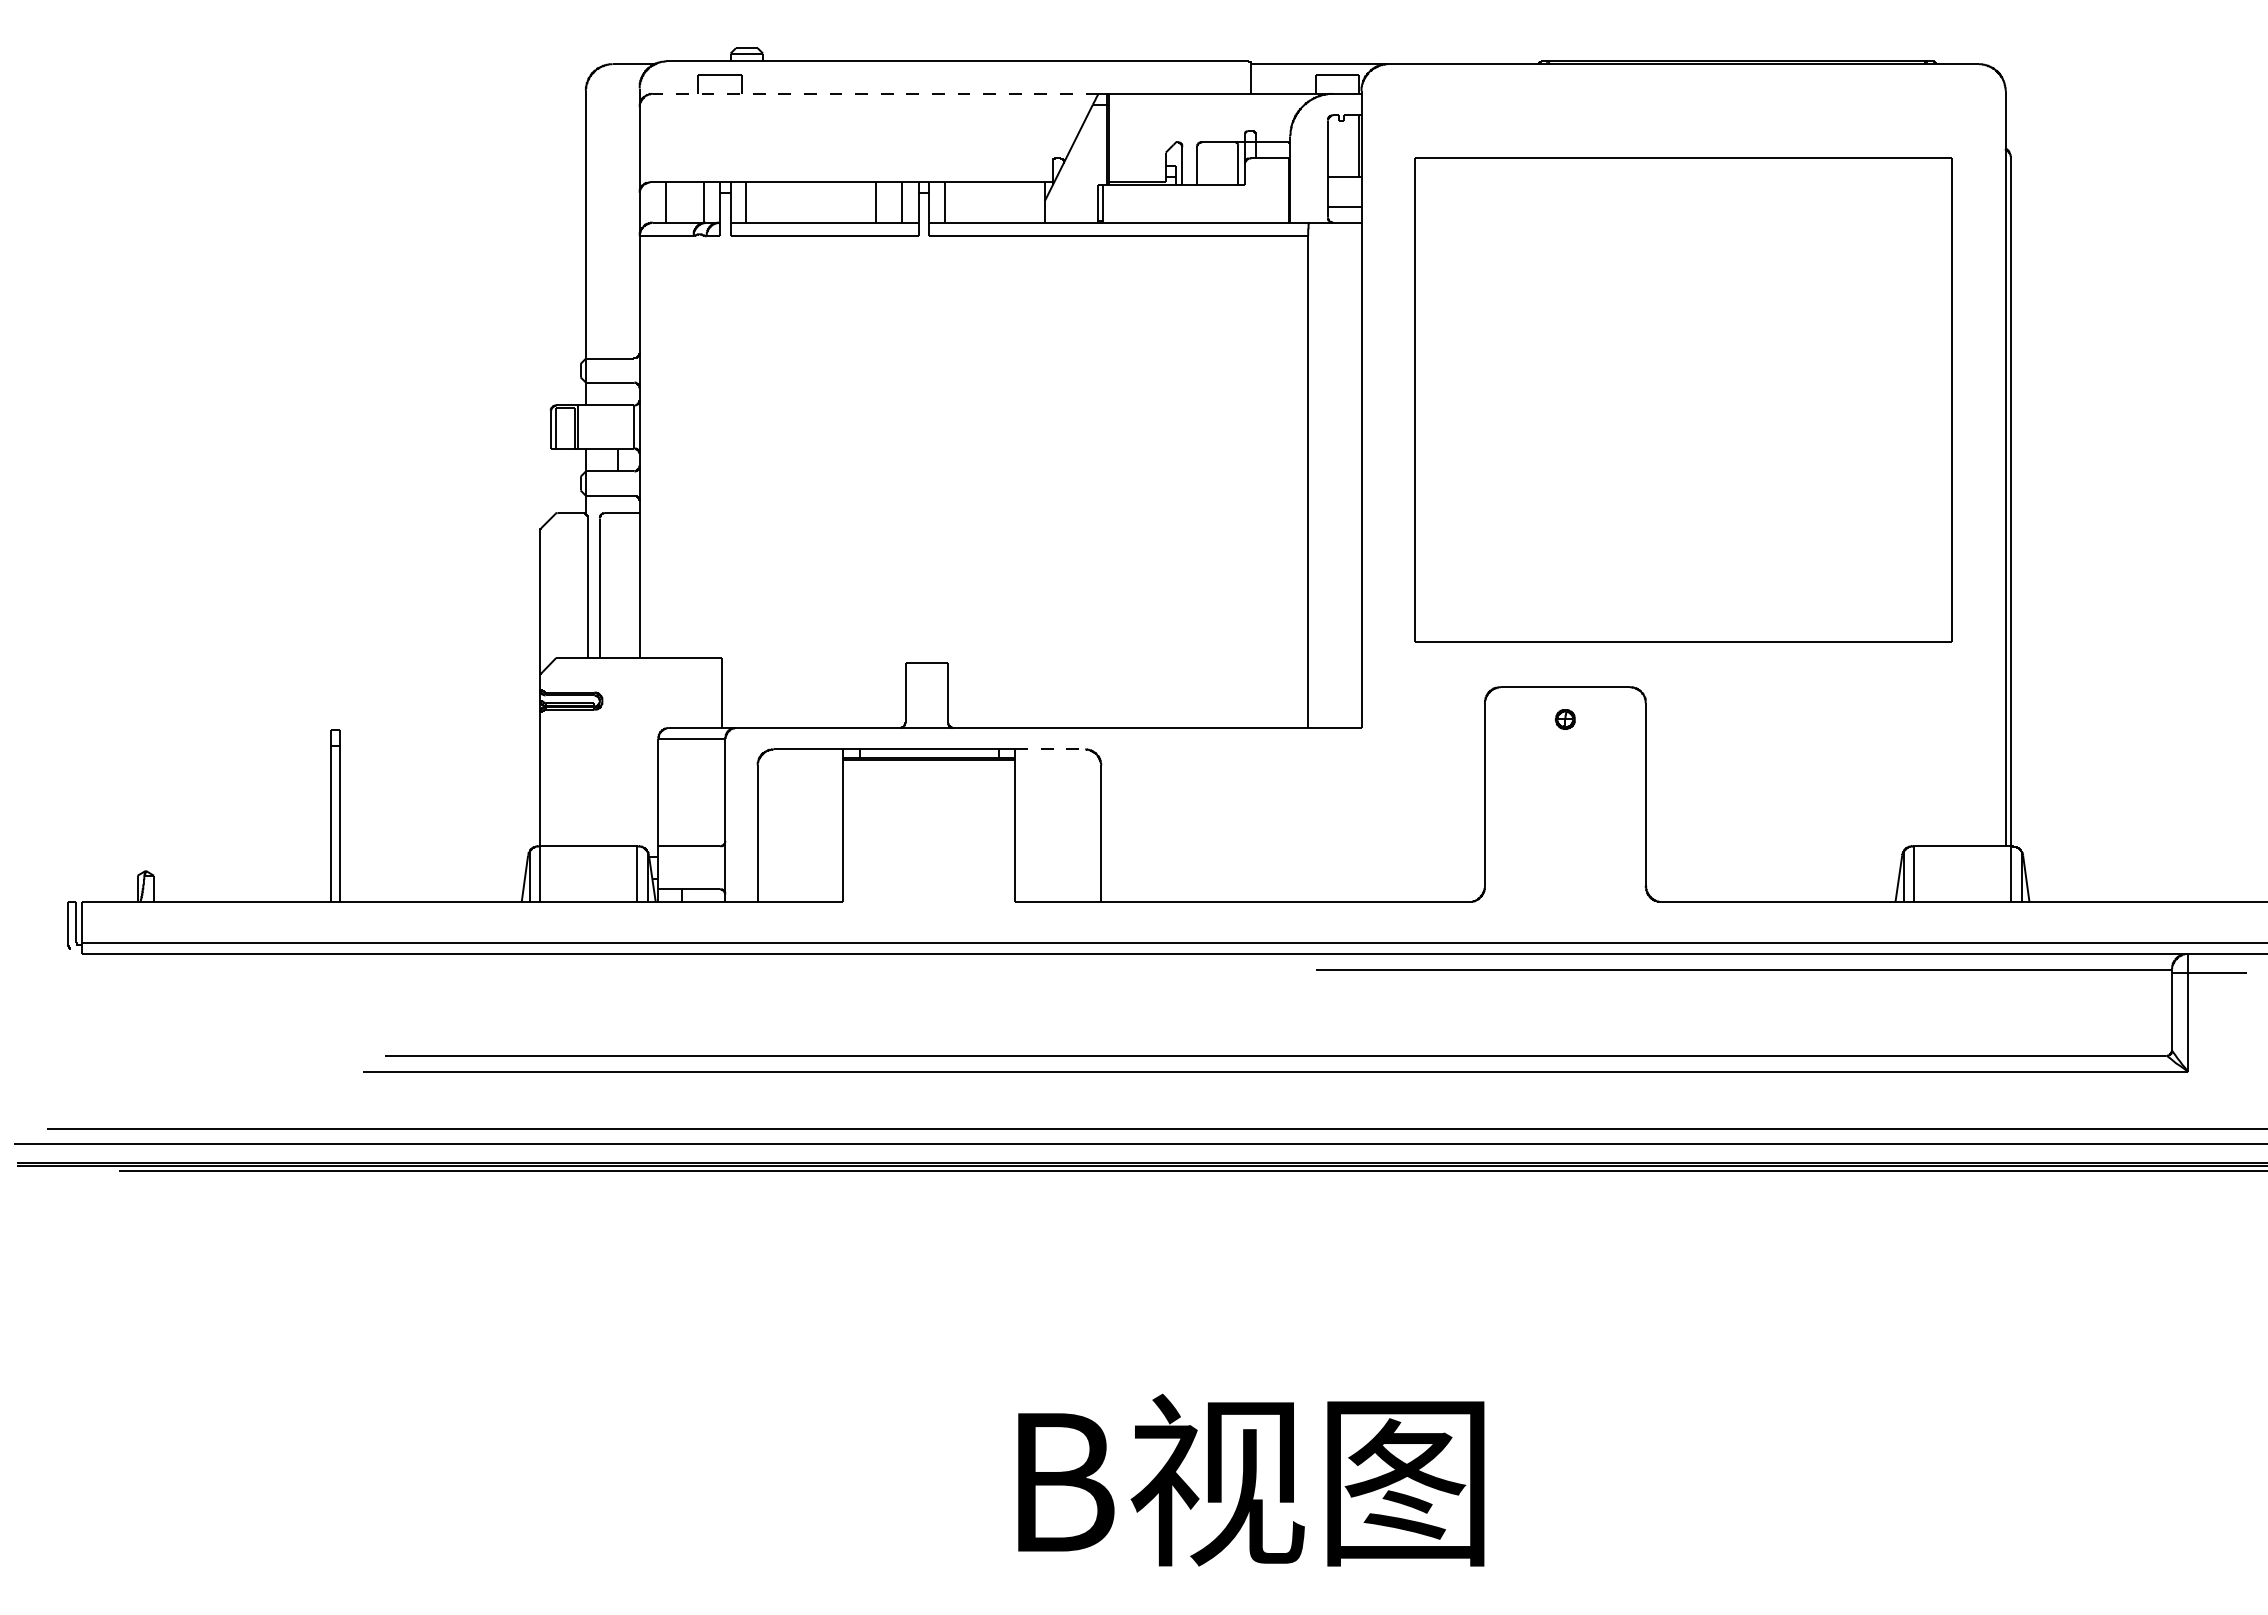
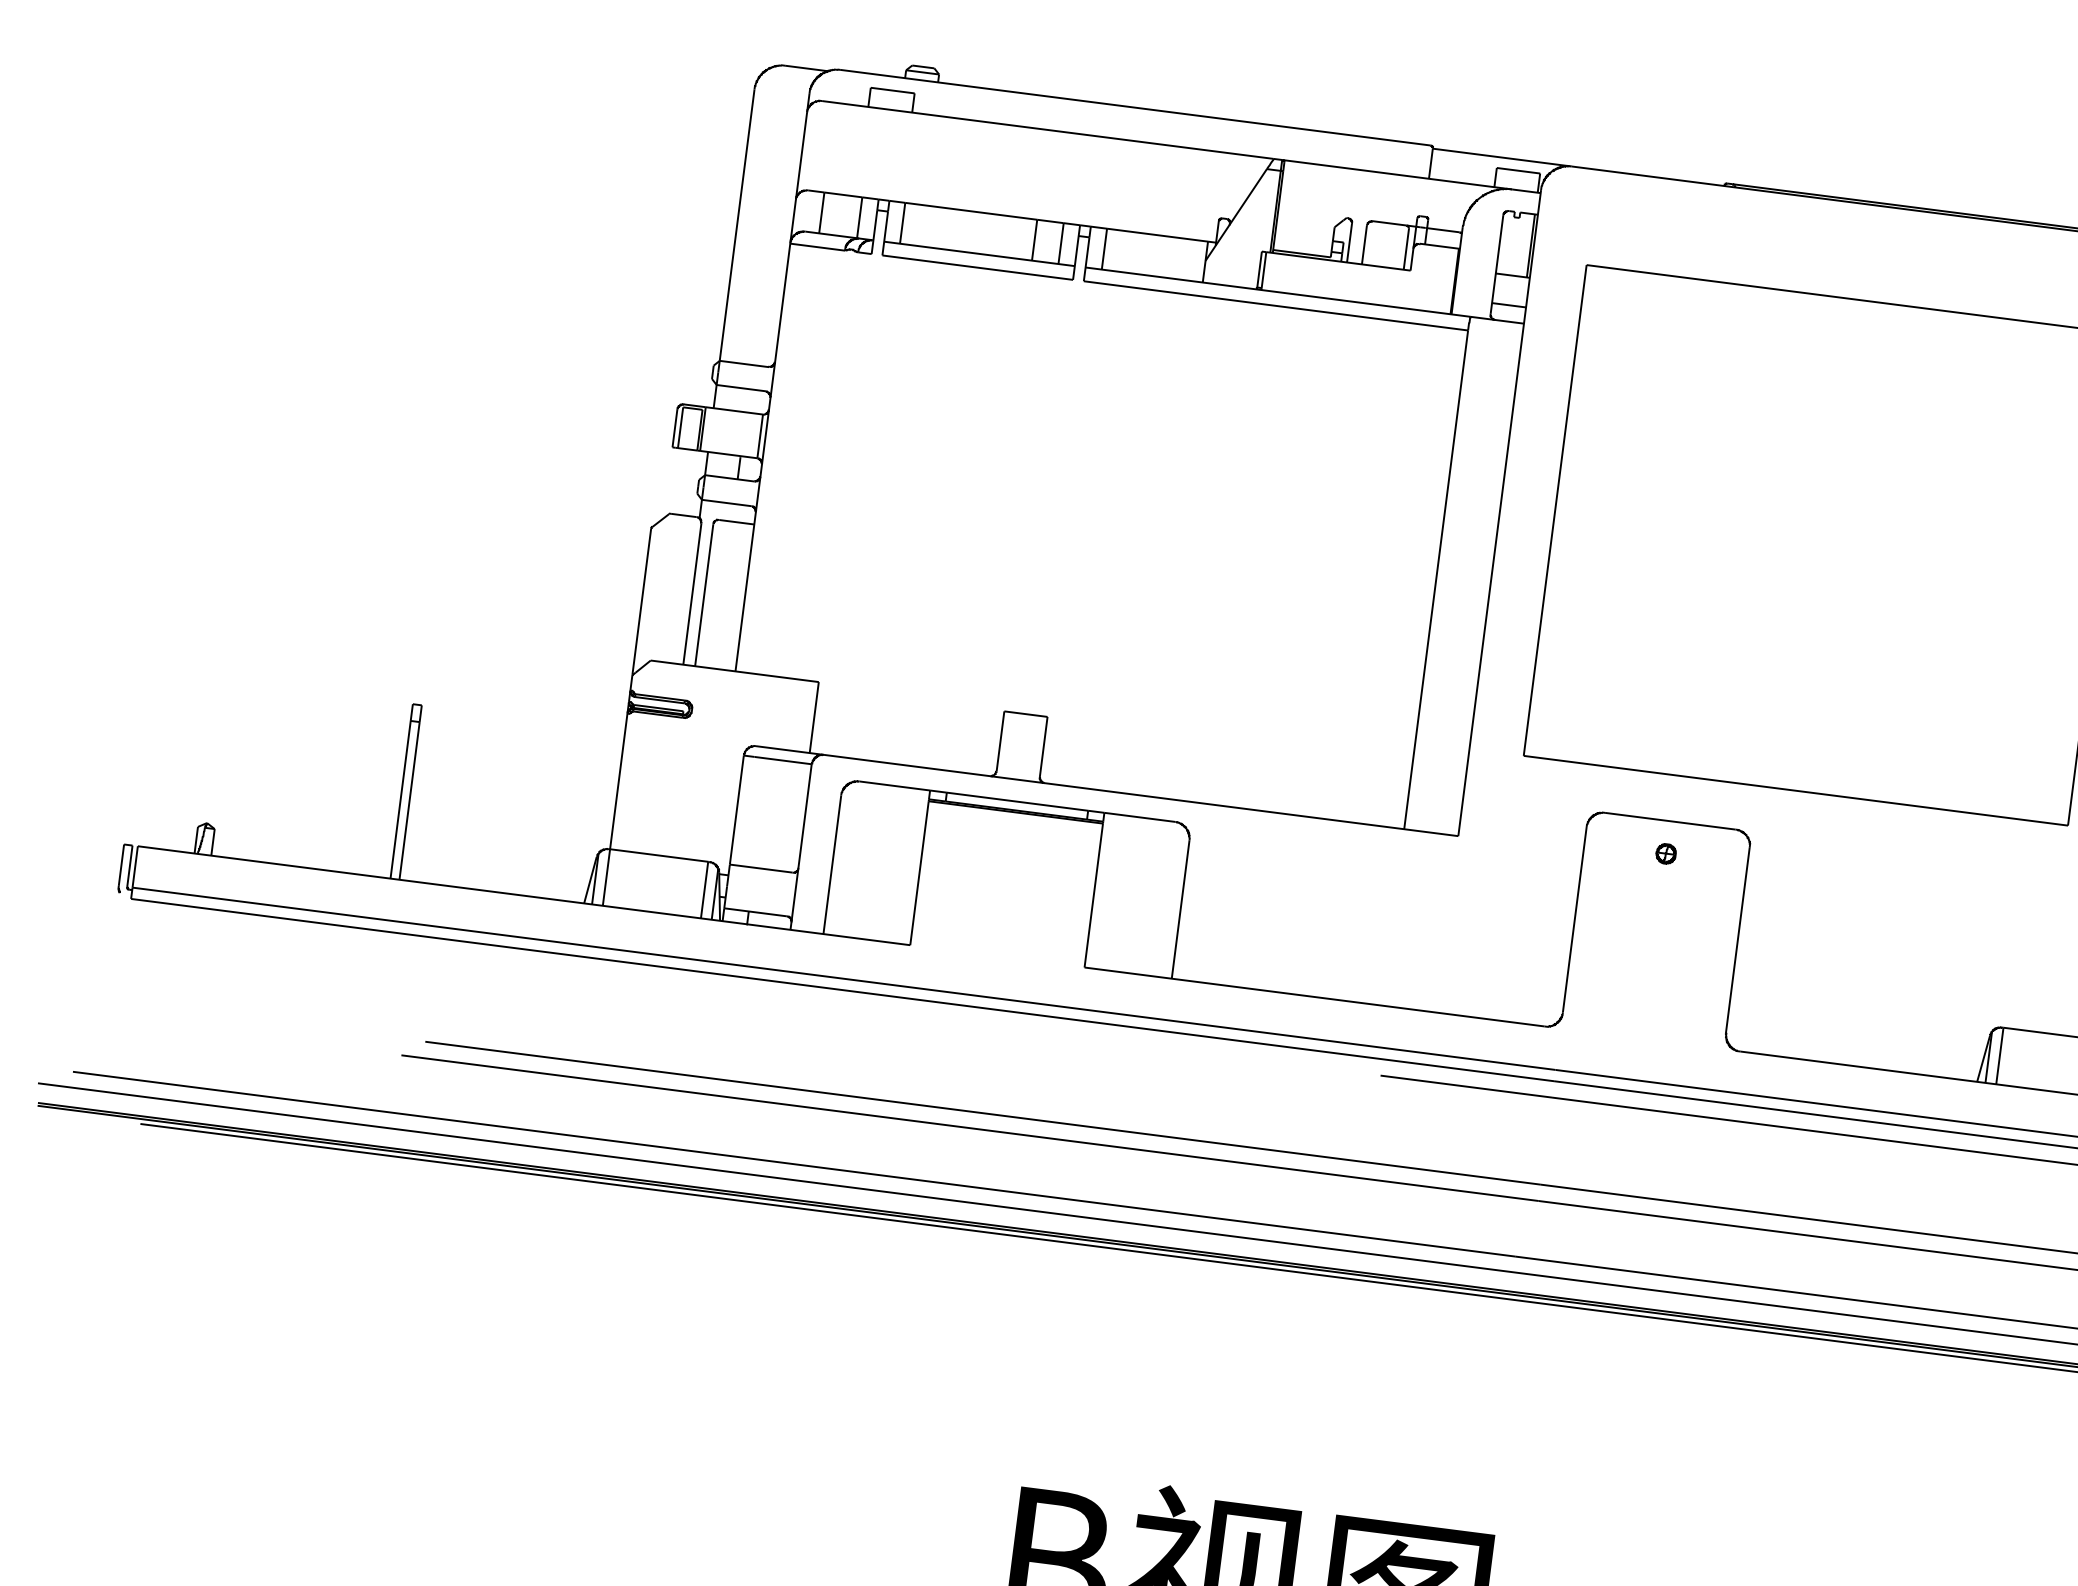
line: (875, 93) -> (1047, 129), dashed -> solid
line: (1050, 749) -> (1140, 817), dashed -> solid

